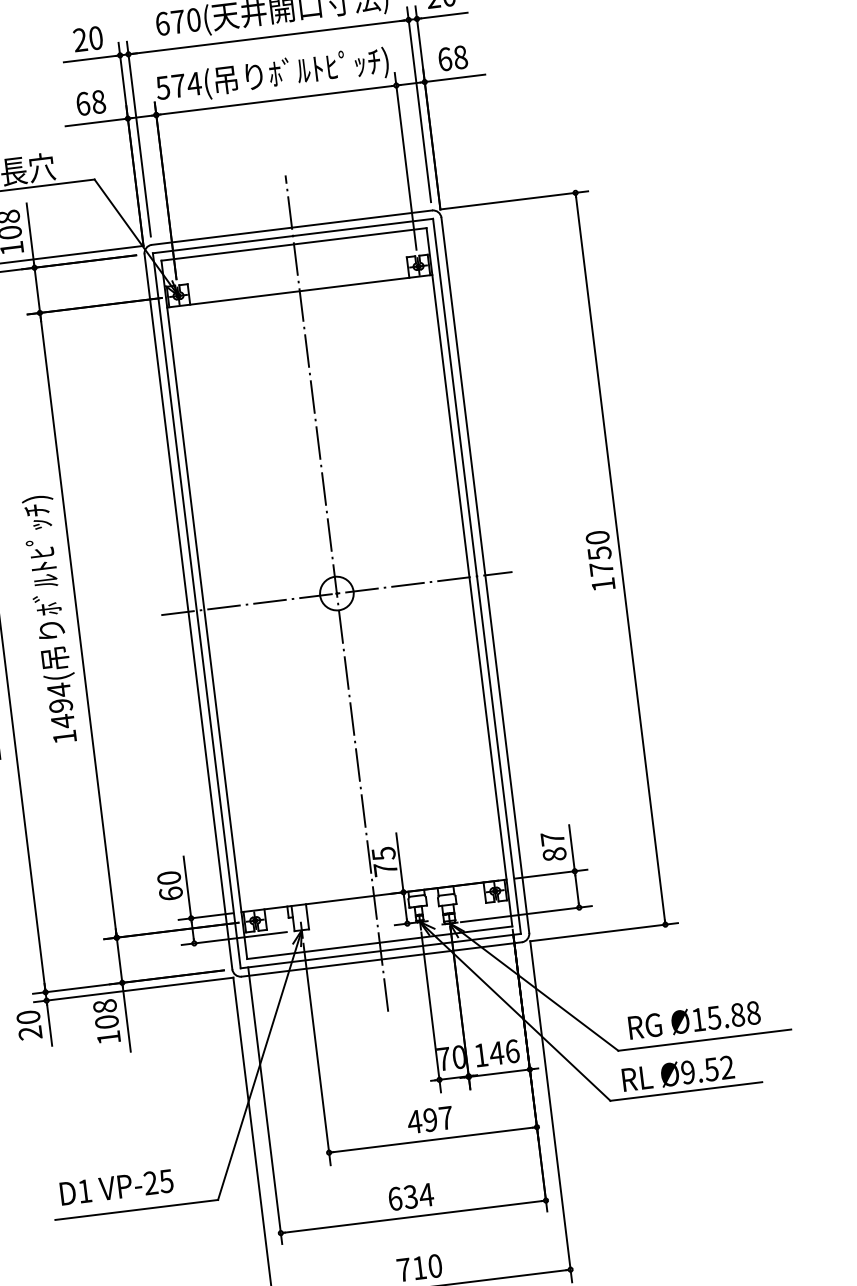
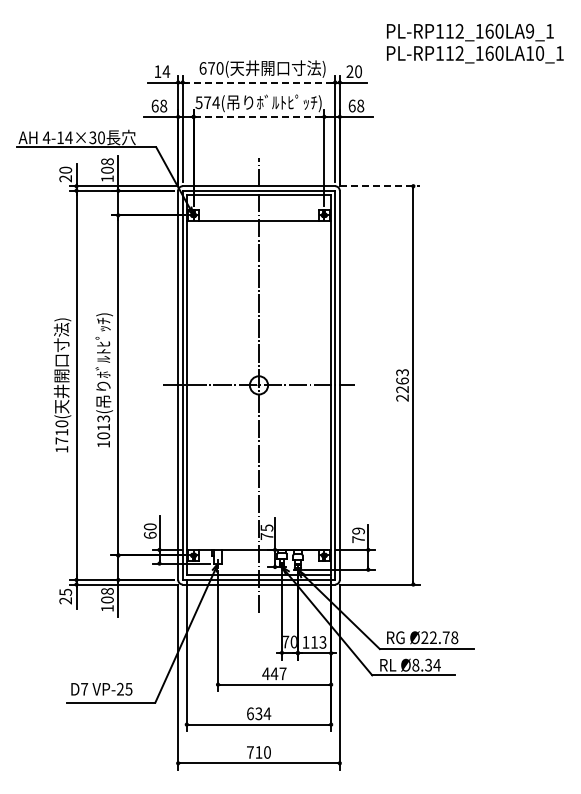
line: (267, 37) -> (258, 82), solid -> dashed
text: (88, 38) -> (162, 71), 20 -> 14
line: (275, 99) -> (258, 116), solid -> dashed
line: (515, 200) -> (380, 186), solid -> dashed
text: (600, 561) -> (402, 385), 1750 -> 2263
text: (60, 706) -> (103, 427), 1494( -> 1013(
text: (553, 846) -> (358, 535), 87 -> 79
text: (27, 1015) -> (65, 591), 20 -> 25
text: (718, 1016) -> (435, 637), Ø15.88 -> Ø22.78
text: (504, 1052) -> (318, 642), 146 -> 113
text: (707, 1068) -> (426, 664), Ø9.52 -> Ø8.34
text: (430, 1119) -> (274, 673), 497 -> 447
text: (84, 1191) -> (84, 689), D1 -> D7

